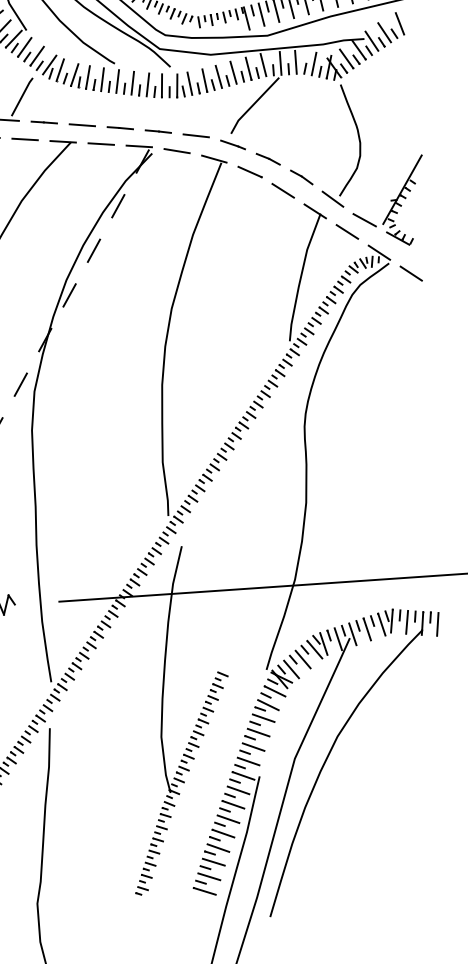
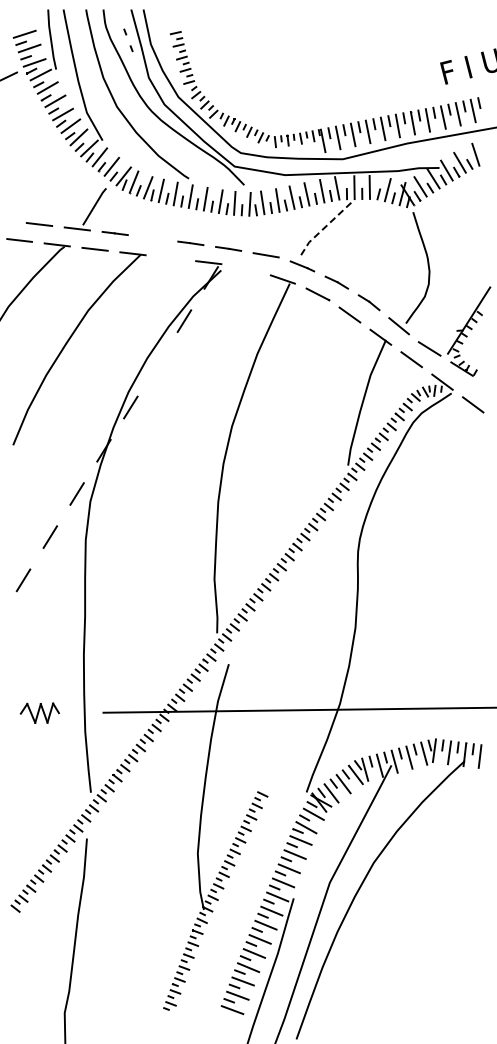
line: (252, 104) -> (324, 227), solid -> dashed
line: (81, 124) -> (152, 237), removed
line: (100, 143) -> (170, 257), removed
line: (176, 151) -> (245, 269), removed
line: (93, 250) -> (157, 364), removed

